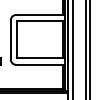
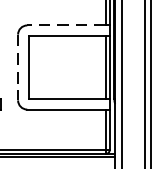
line: (39, 15) -> (66, 26), solid -> dashed
line: (10, 39) -> (17, 66), solid -> dashed

